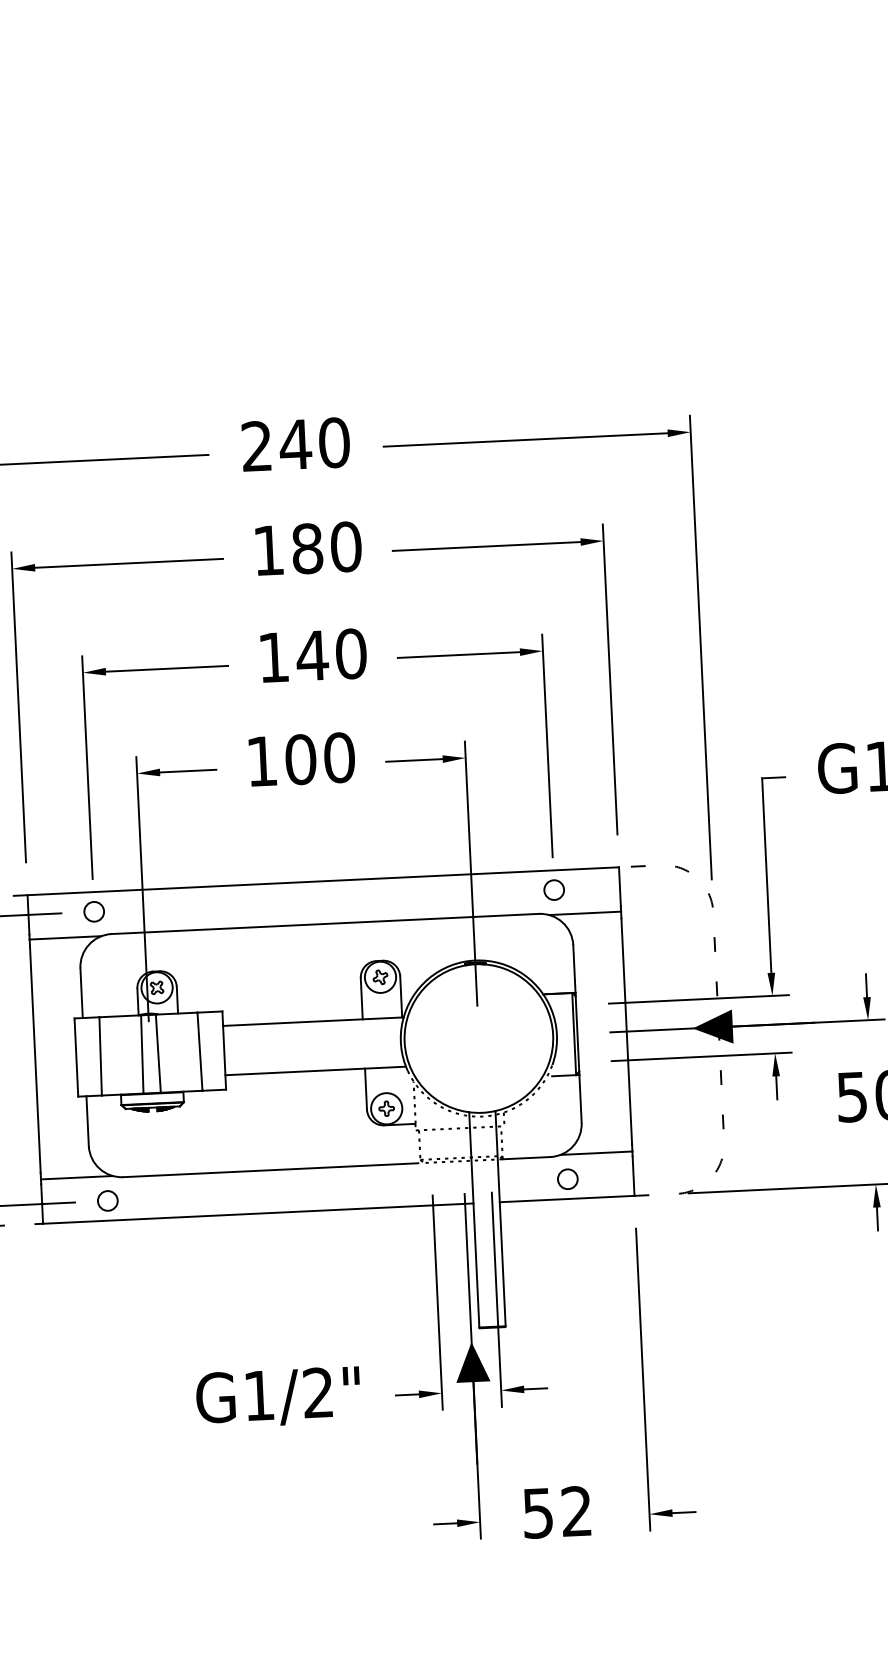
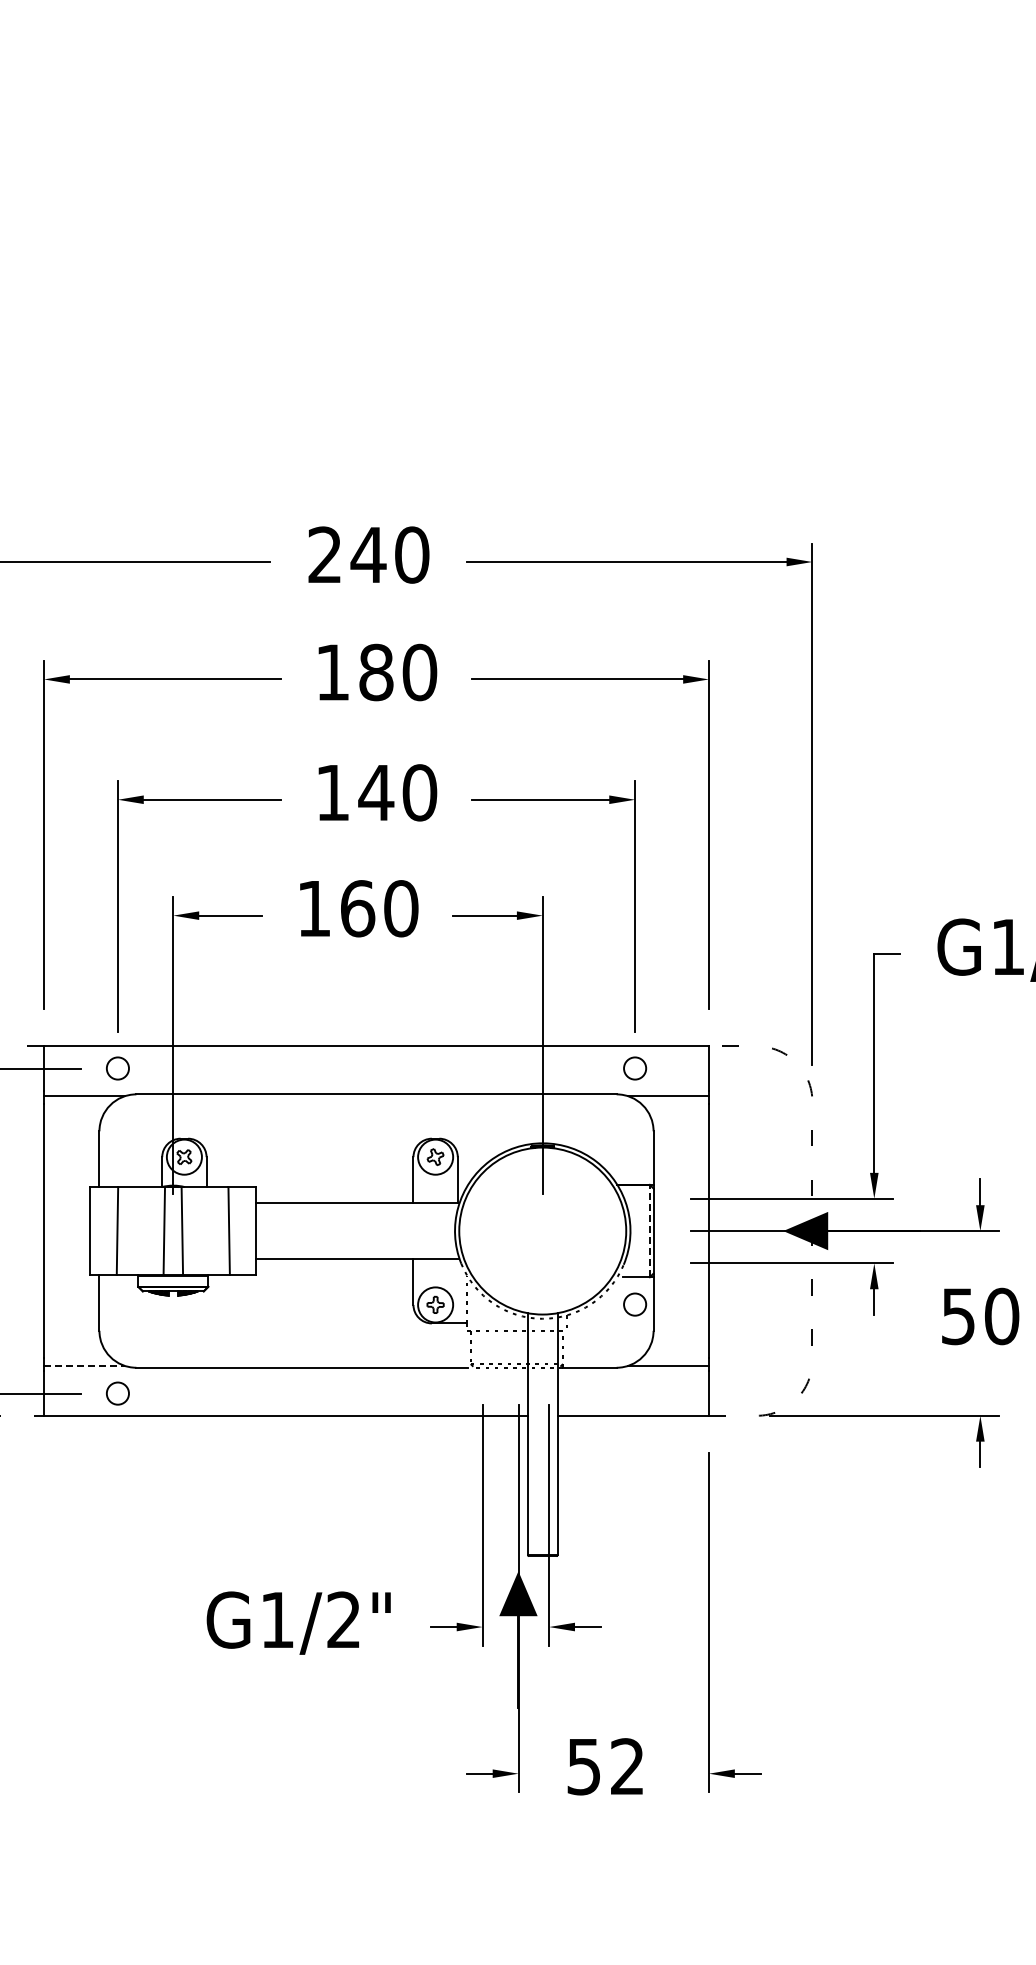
text: (300, 759) -> (357, 908), 100 -> 160
line: (573, 1033) -> (649, 1230), solid -> dashed
line: (76, 1177) -> (84, 1365), solid -> dashed
circle: (568, 1179) -> (635, 1304), moved

